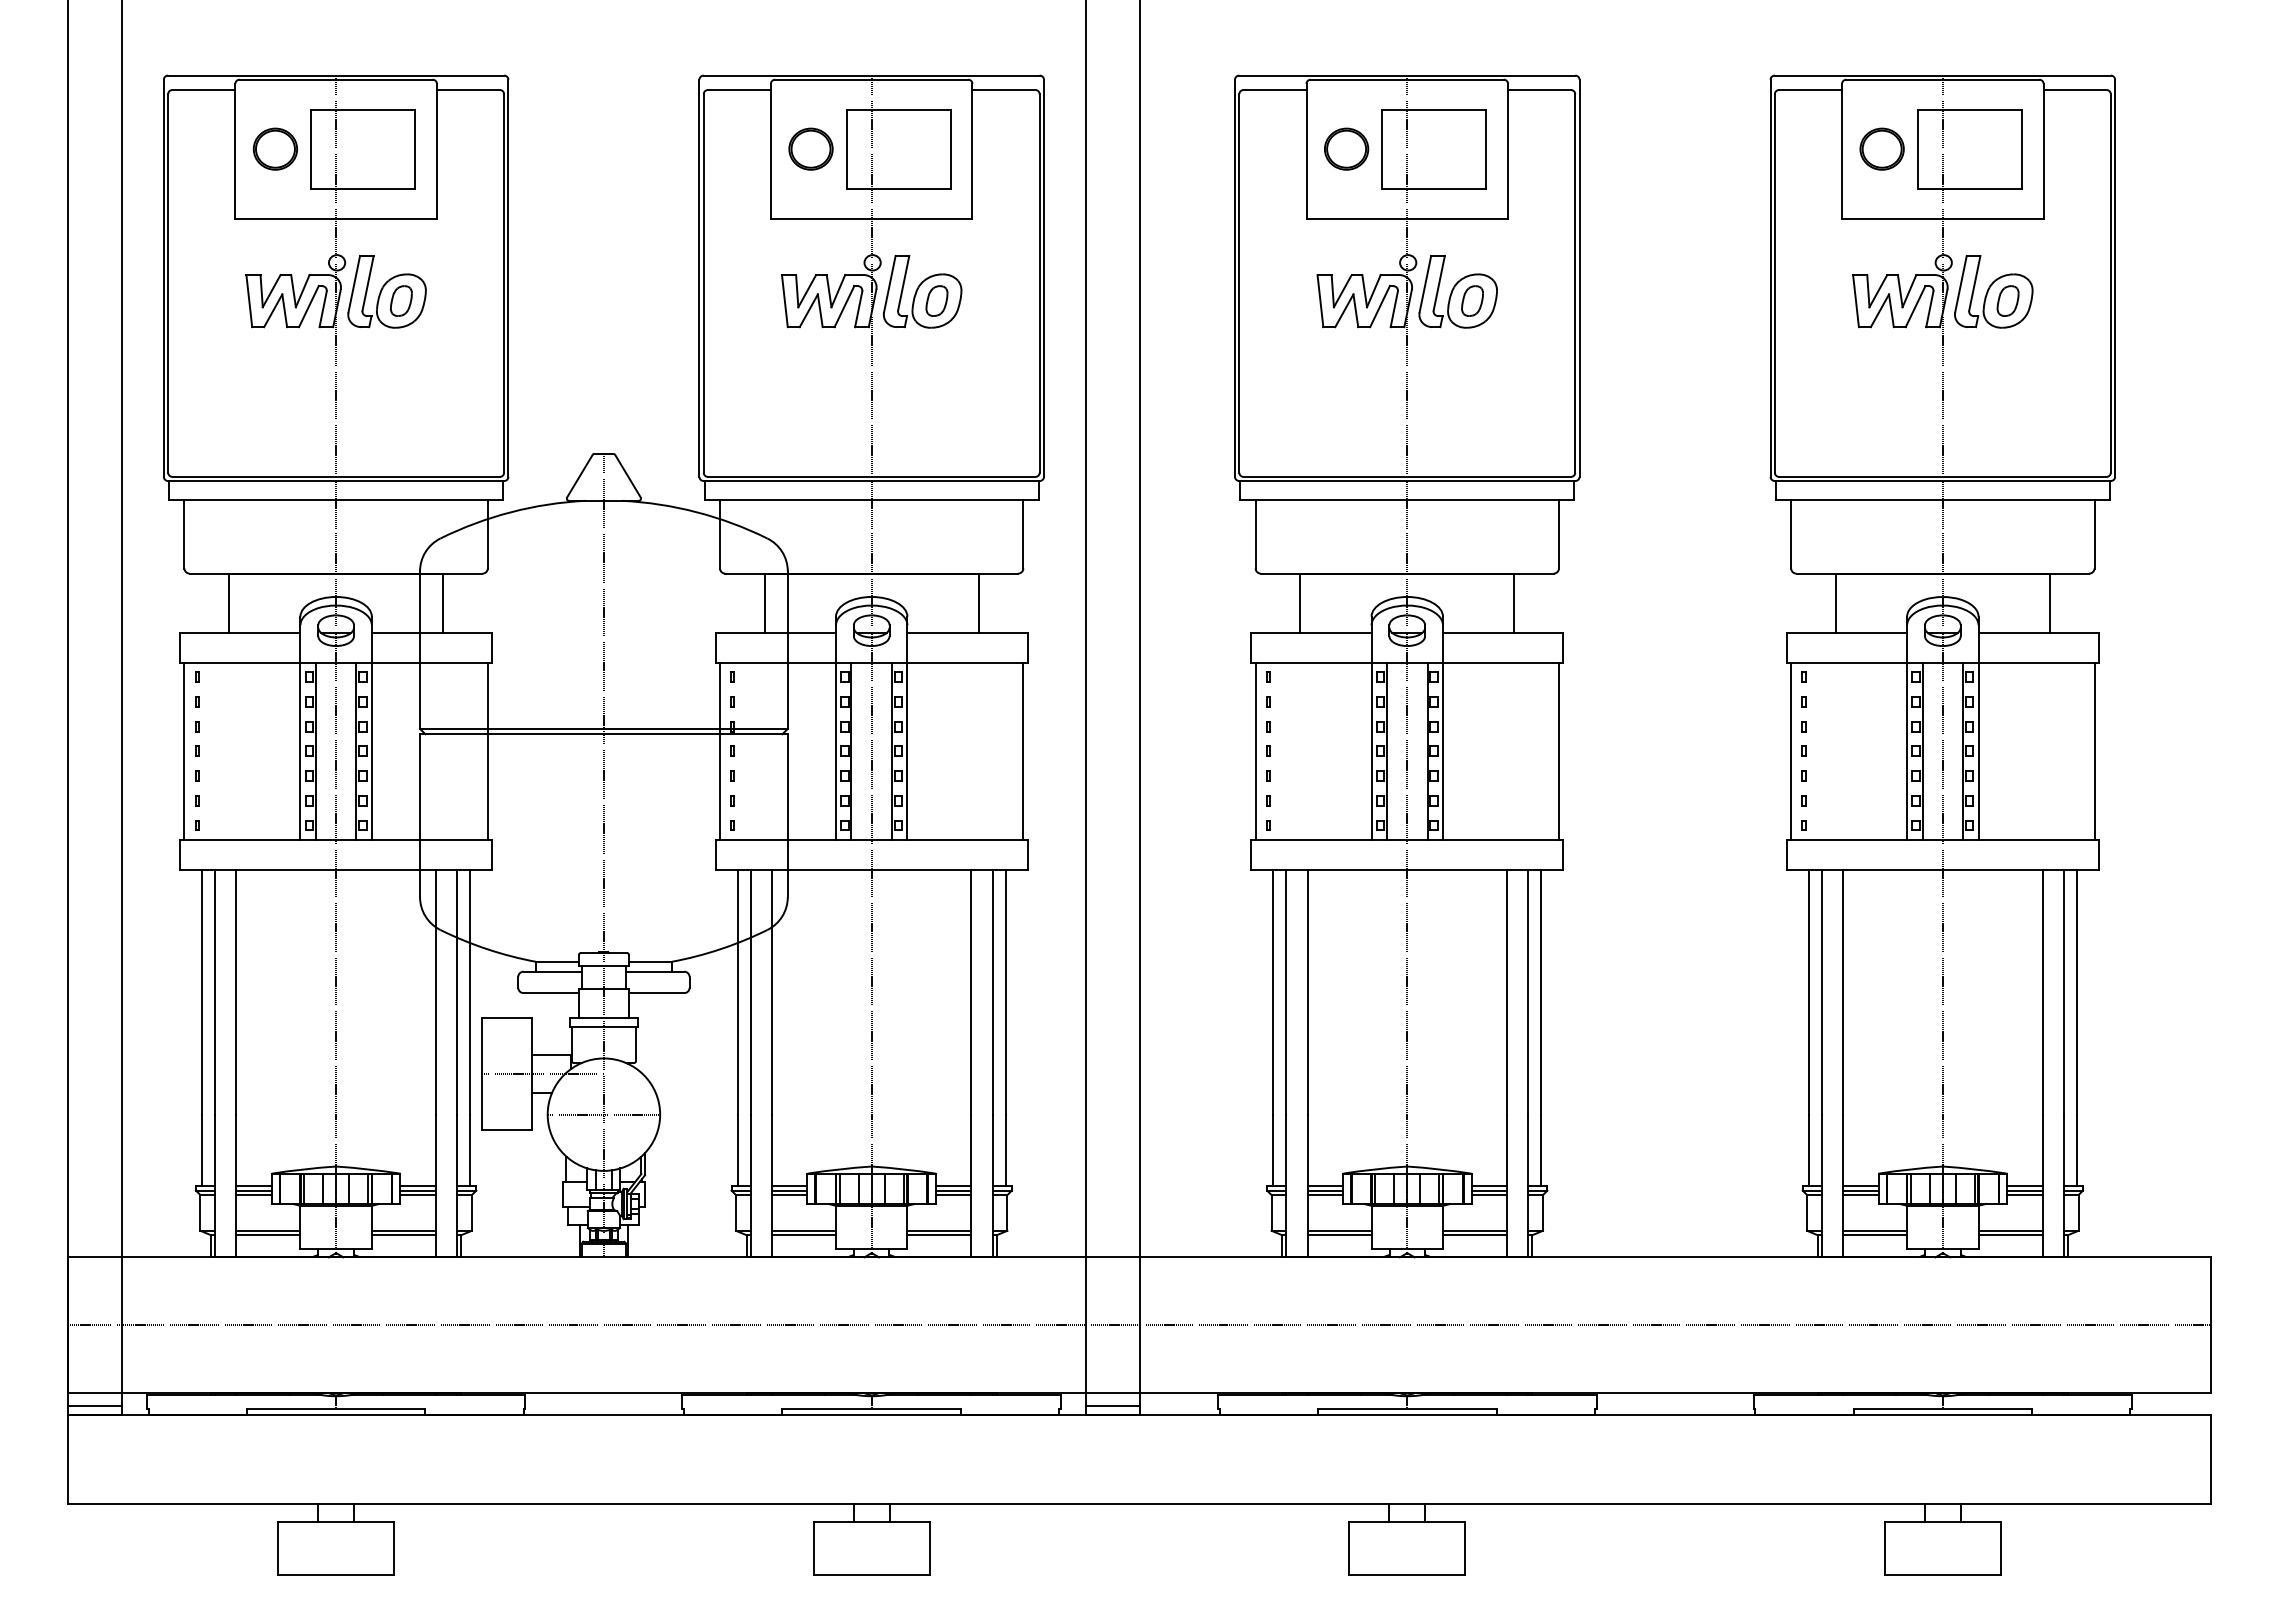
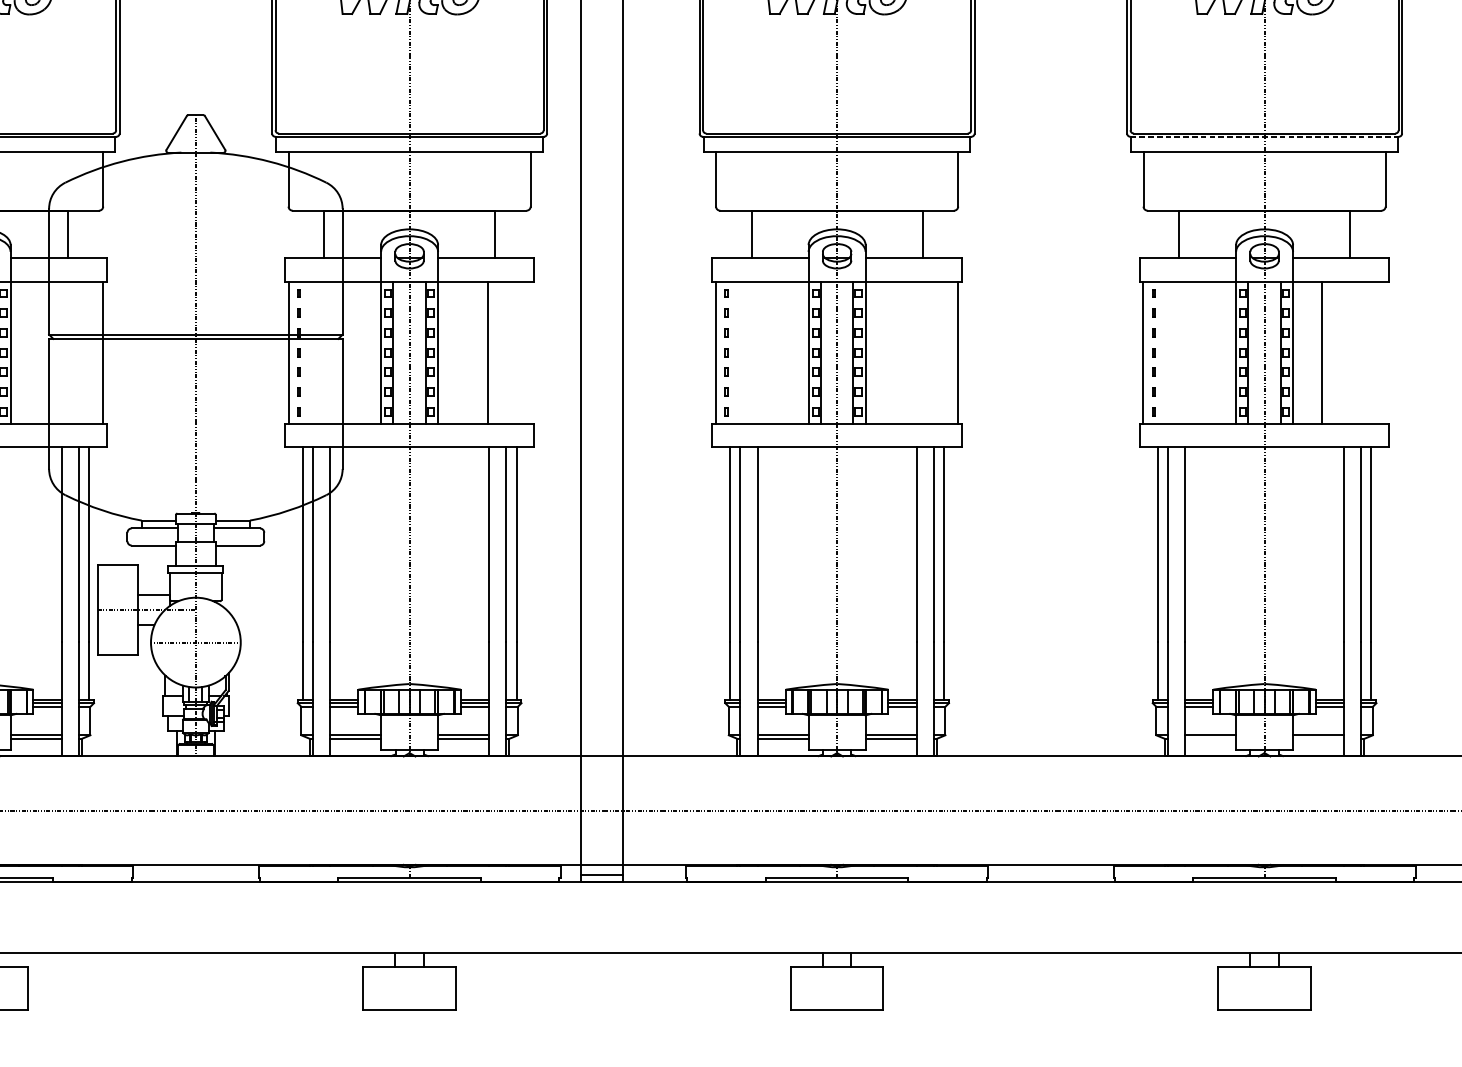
line: (1942, 481) -> (1264, 137), solid -> dashed
line: (1023, 751) -> (487, 352), moved
line: (2094, 751) -> (1321, 352), moved
line: (1875, 1235) -> (1210, 739), removed
line: (2010, 1235) -> (1318, 739), removed

